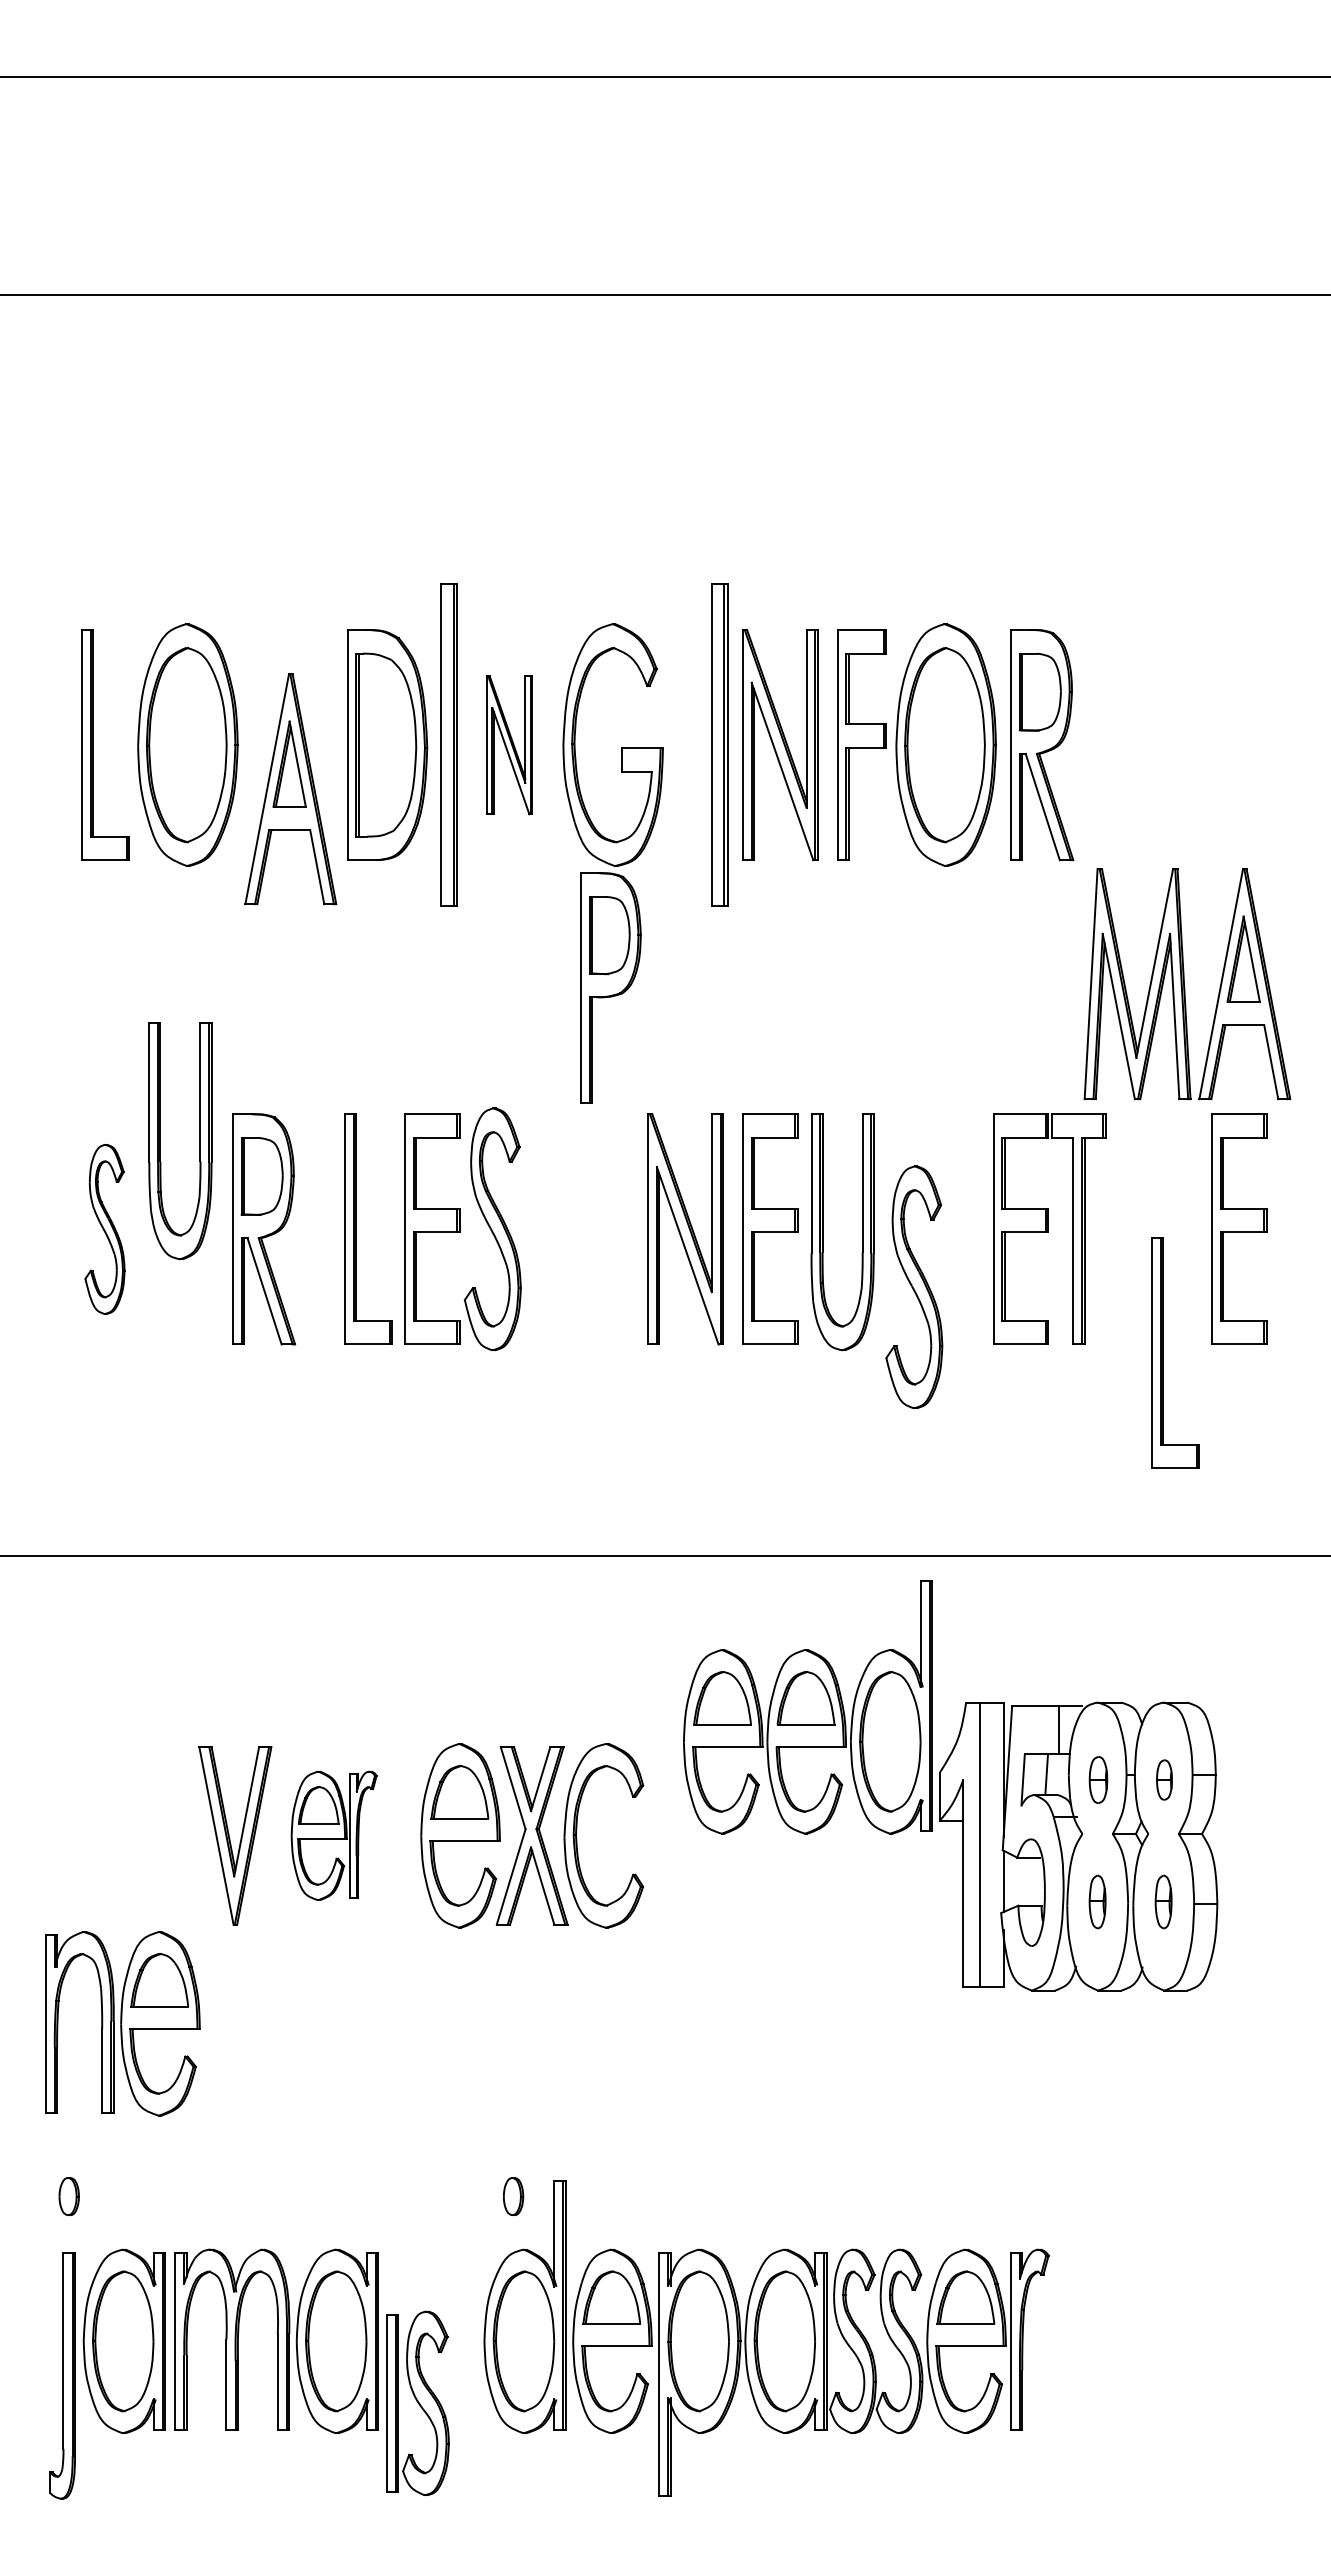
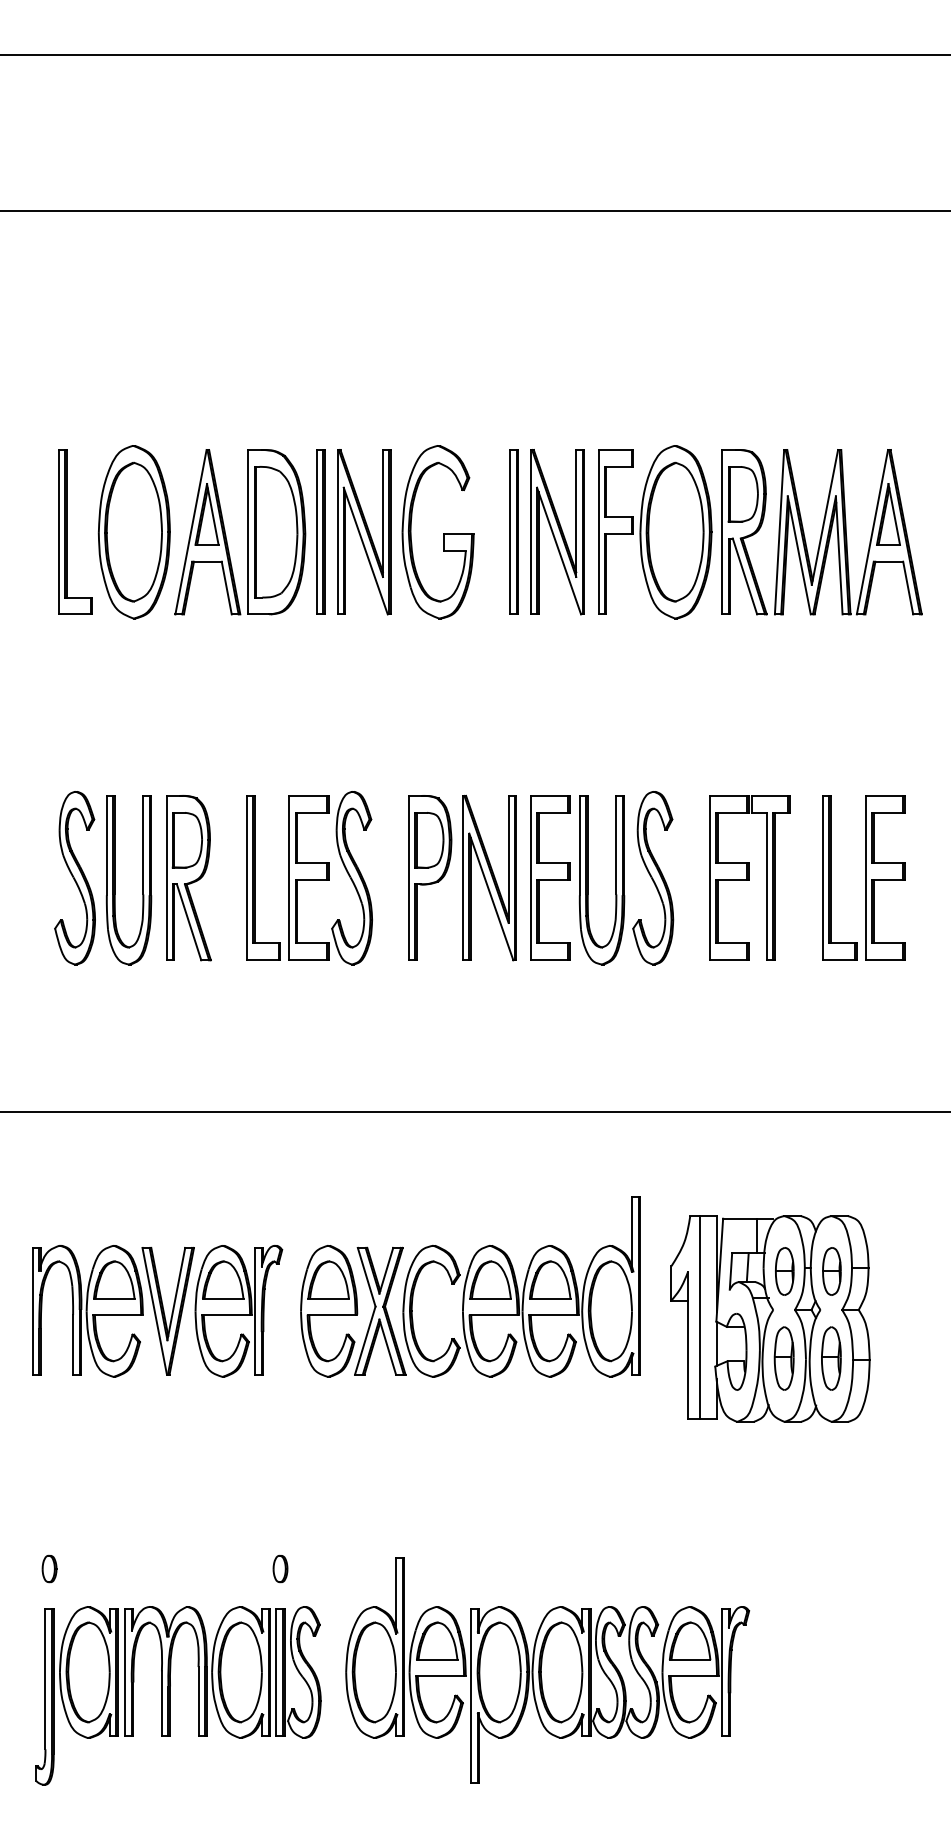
part: (449, 744) -> (321, 531), size x0.71
part: (719, 744) -> (514, 531), size x0.71
part: (509, 745) -> (364, 532), size x1.67
part: (290, 789) -> (207, 532), moved
part: (1187, 984) -> (848, 532), moved
part: (610, 987) -> (429, 877), moved
part: (199, 1141) -> (142, 880), moved
part: (104, 1229) -> (74, 878), size x1.43
part: (914, 1287) -> (653, 878), moved
part: (1163, 1352) -> (831, 877), moved
part: (807, 1707) -> (551, 1286), moved
part: (1098, 1779) -> (784, 1271), size x1.43
part: (1164, 1779) -> (831, 1271), size x1.67
part: (333, 1835) -> (238, 1311), size x1.43
part: (1097, 1901) -> (784, 1358), size x1.67
part: (1163, 1901) -> (831, 1358), size x1.67
part: (122, 2023) -> (87, 1311), moved
part: (513, 2196) -> (280, 1568), moved
part: (417, 2403) -> (298, 1672), moved

